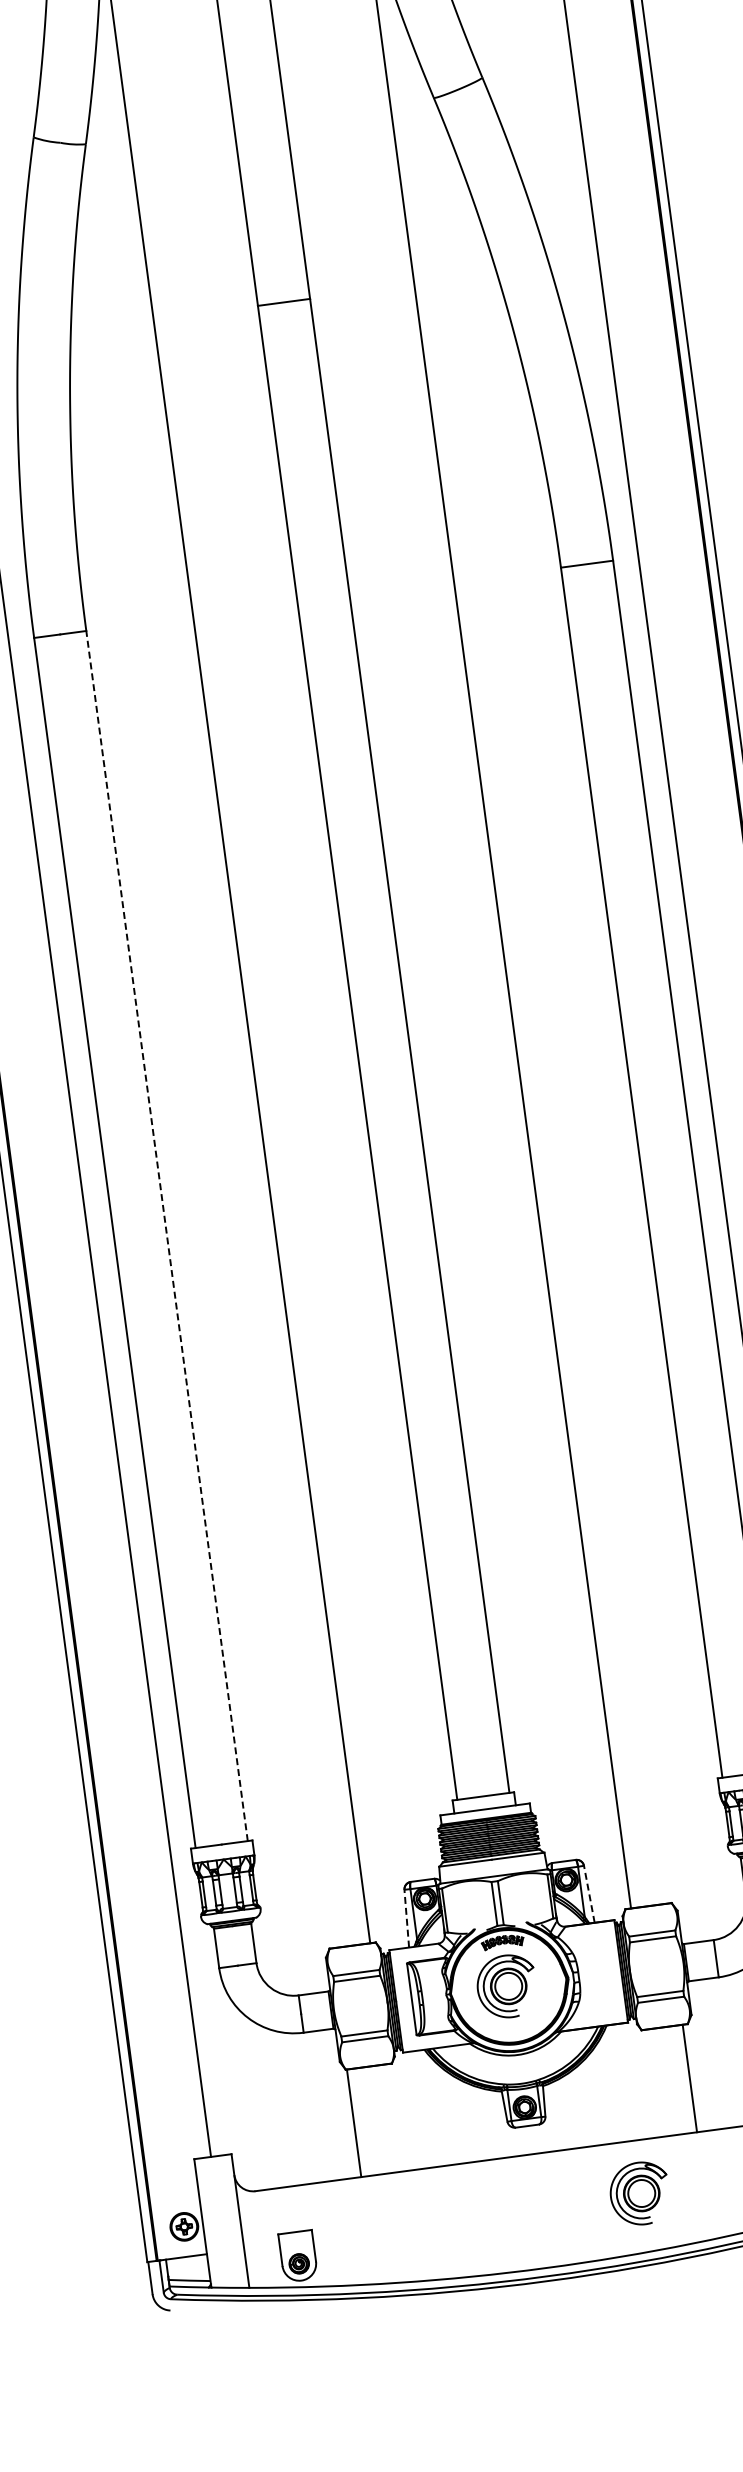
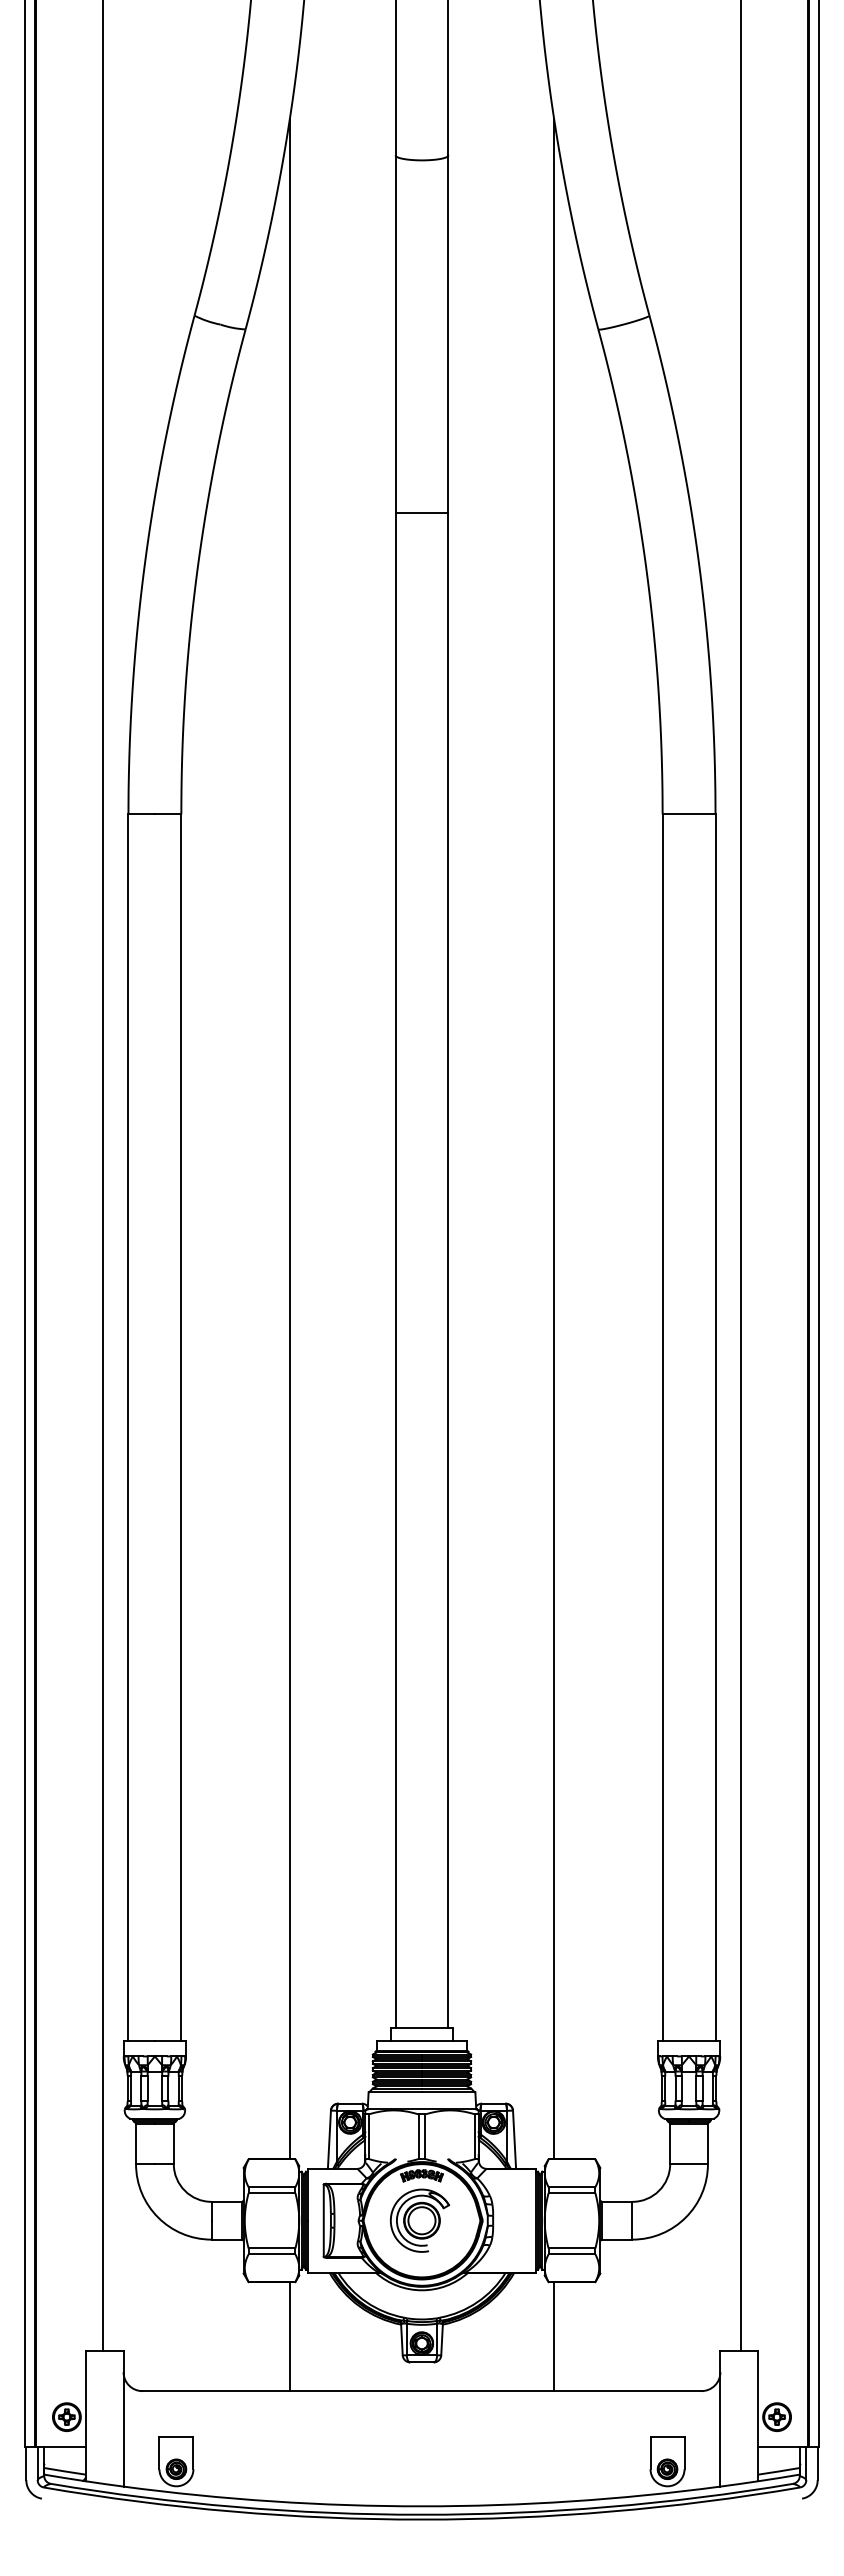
line: (167, 1235) -> (181, 1427), dashed -> solid
line: (589, 1894) -> (514, 2139), dashed -> solid
line: (406, 1918) -> (329, 2139), dashed -> solid
line: (690, 2078) -> (554, 2336), moved
line: (353, 2123) -> (289, 2336), moved
part: (640, 2193) -> (525, 2444), removed

